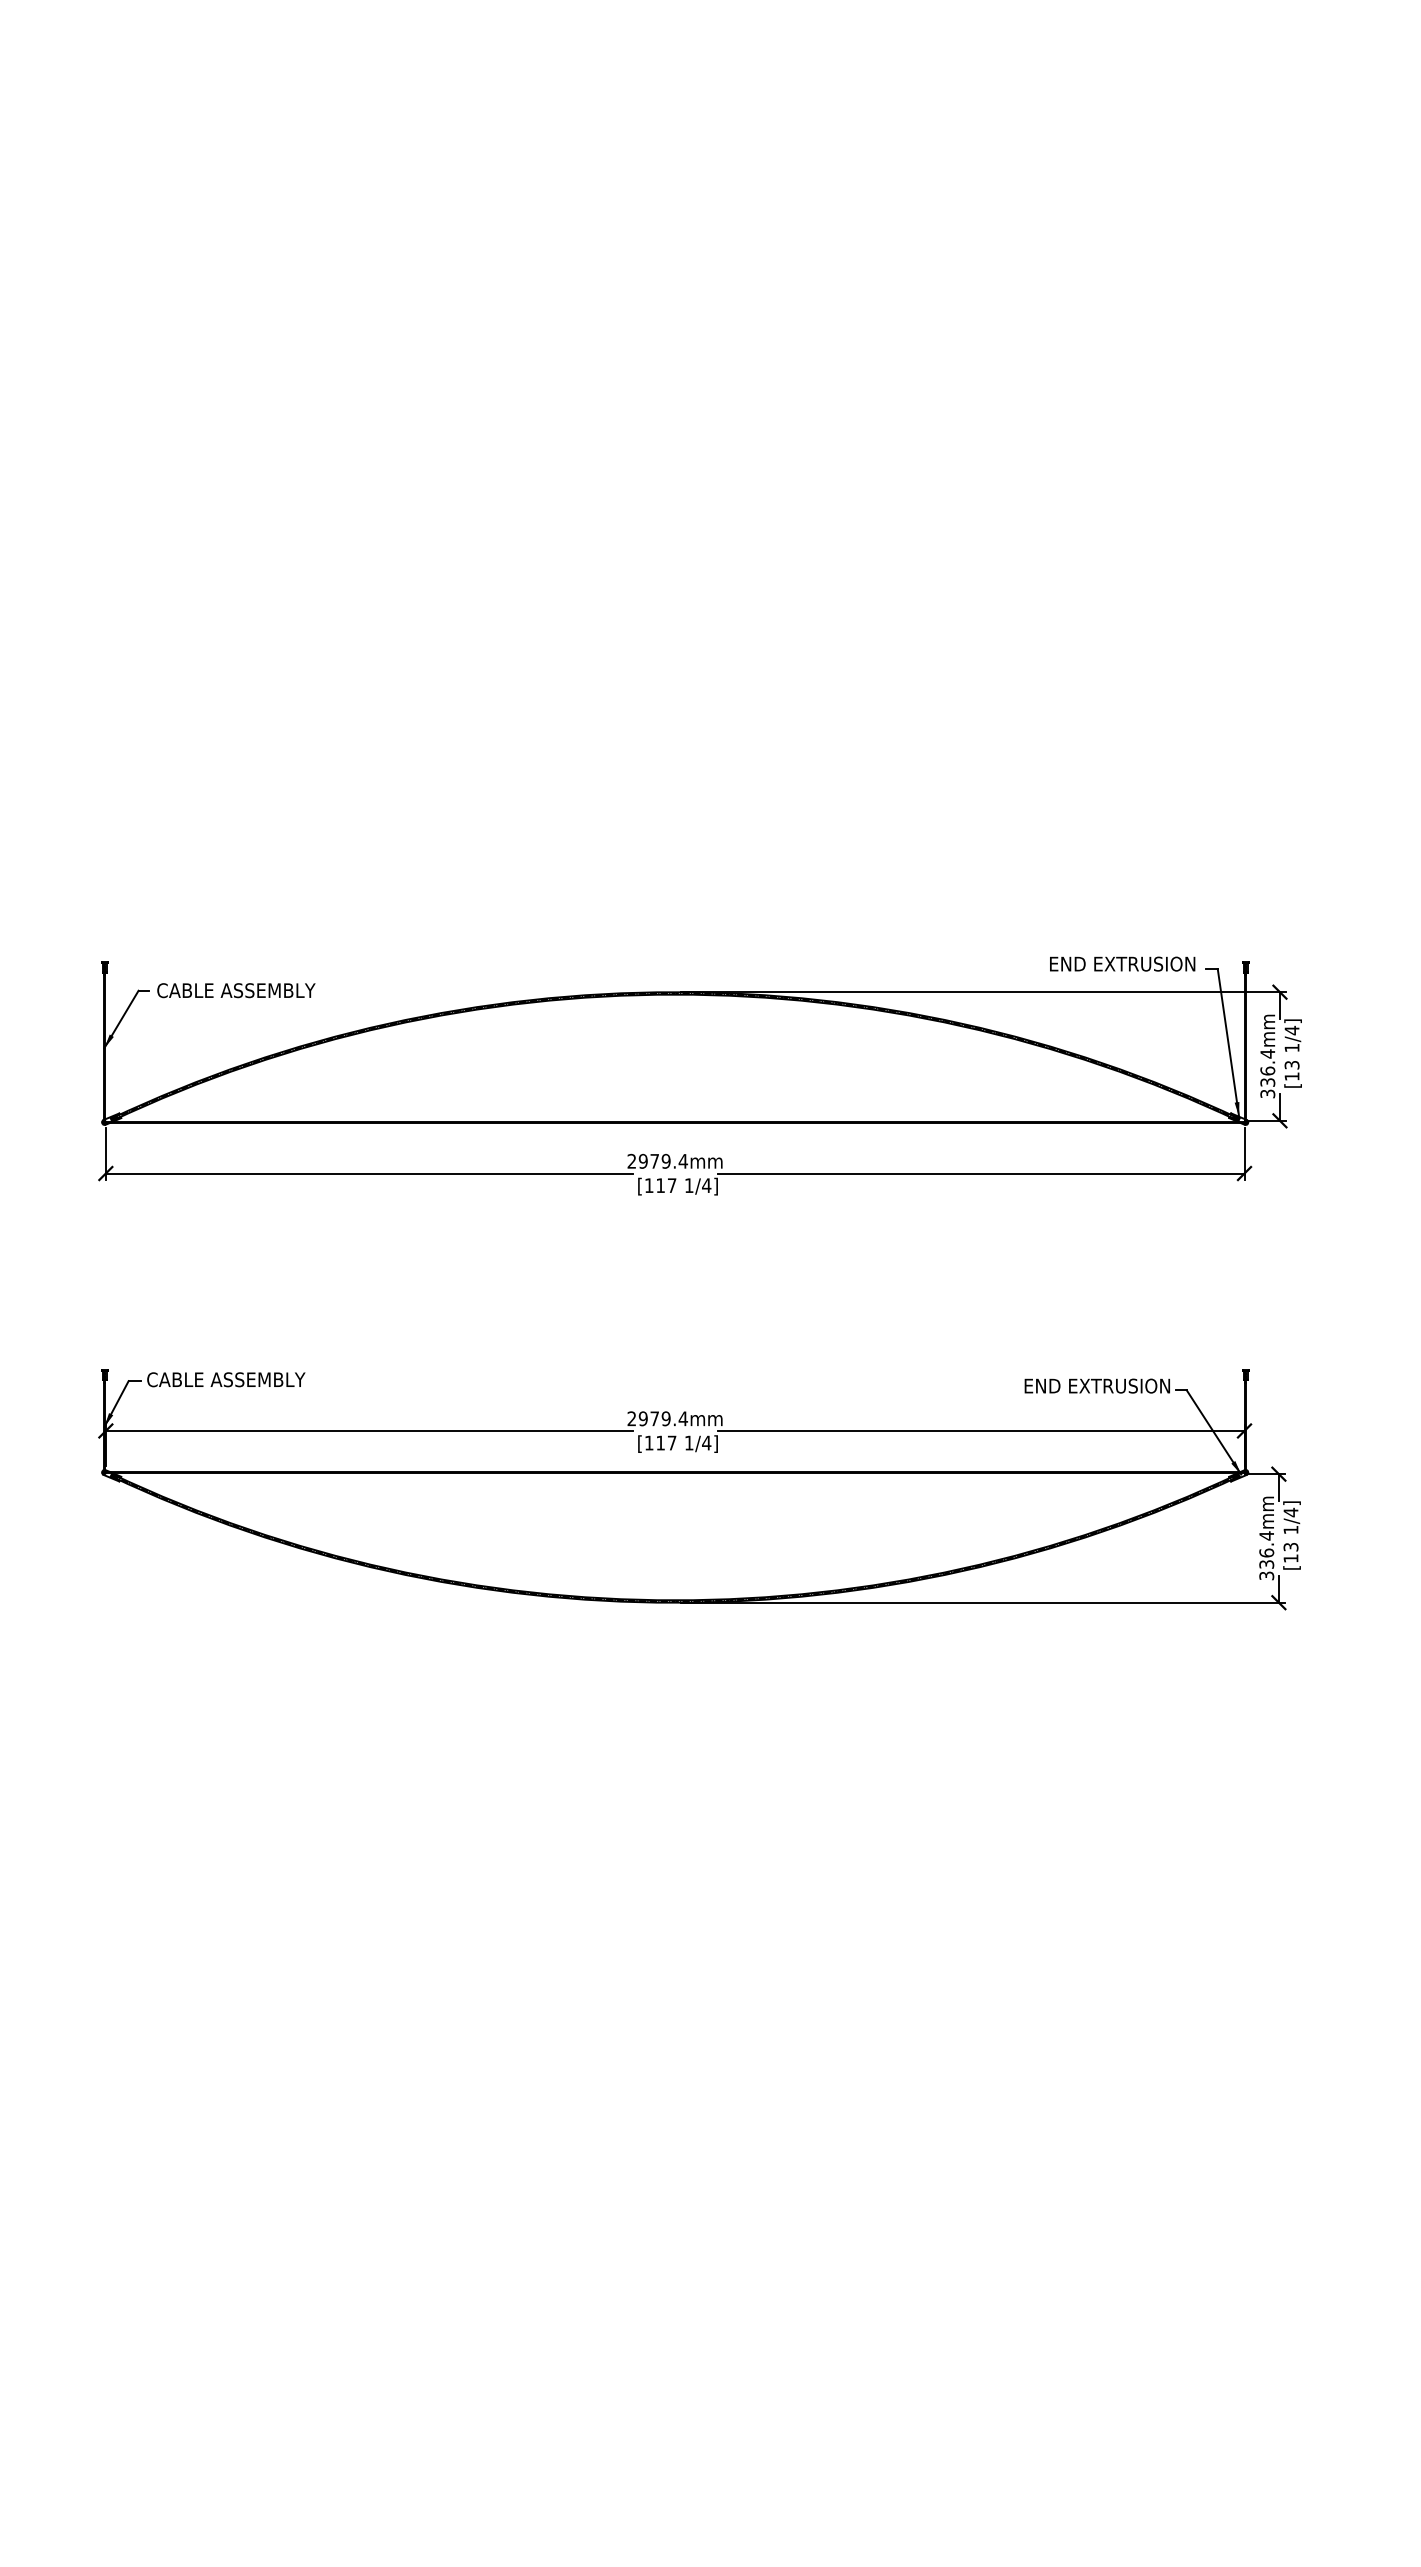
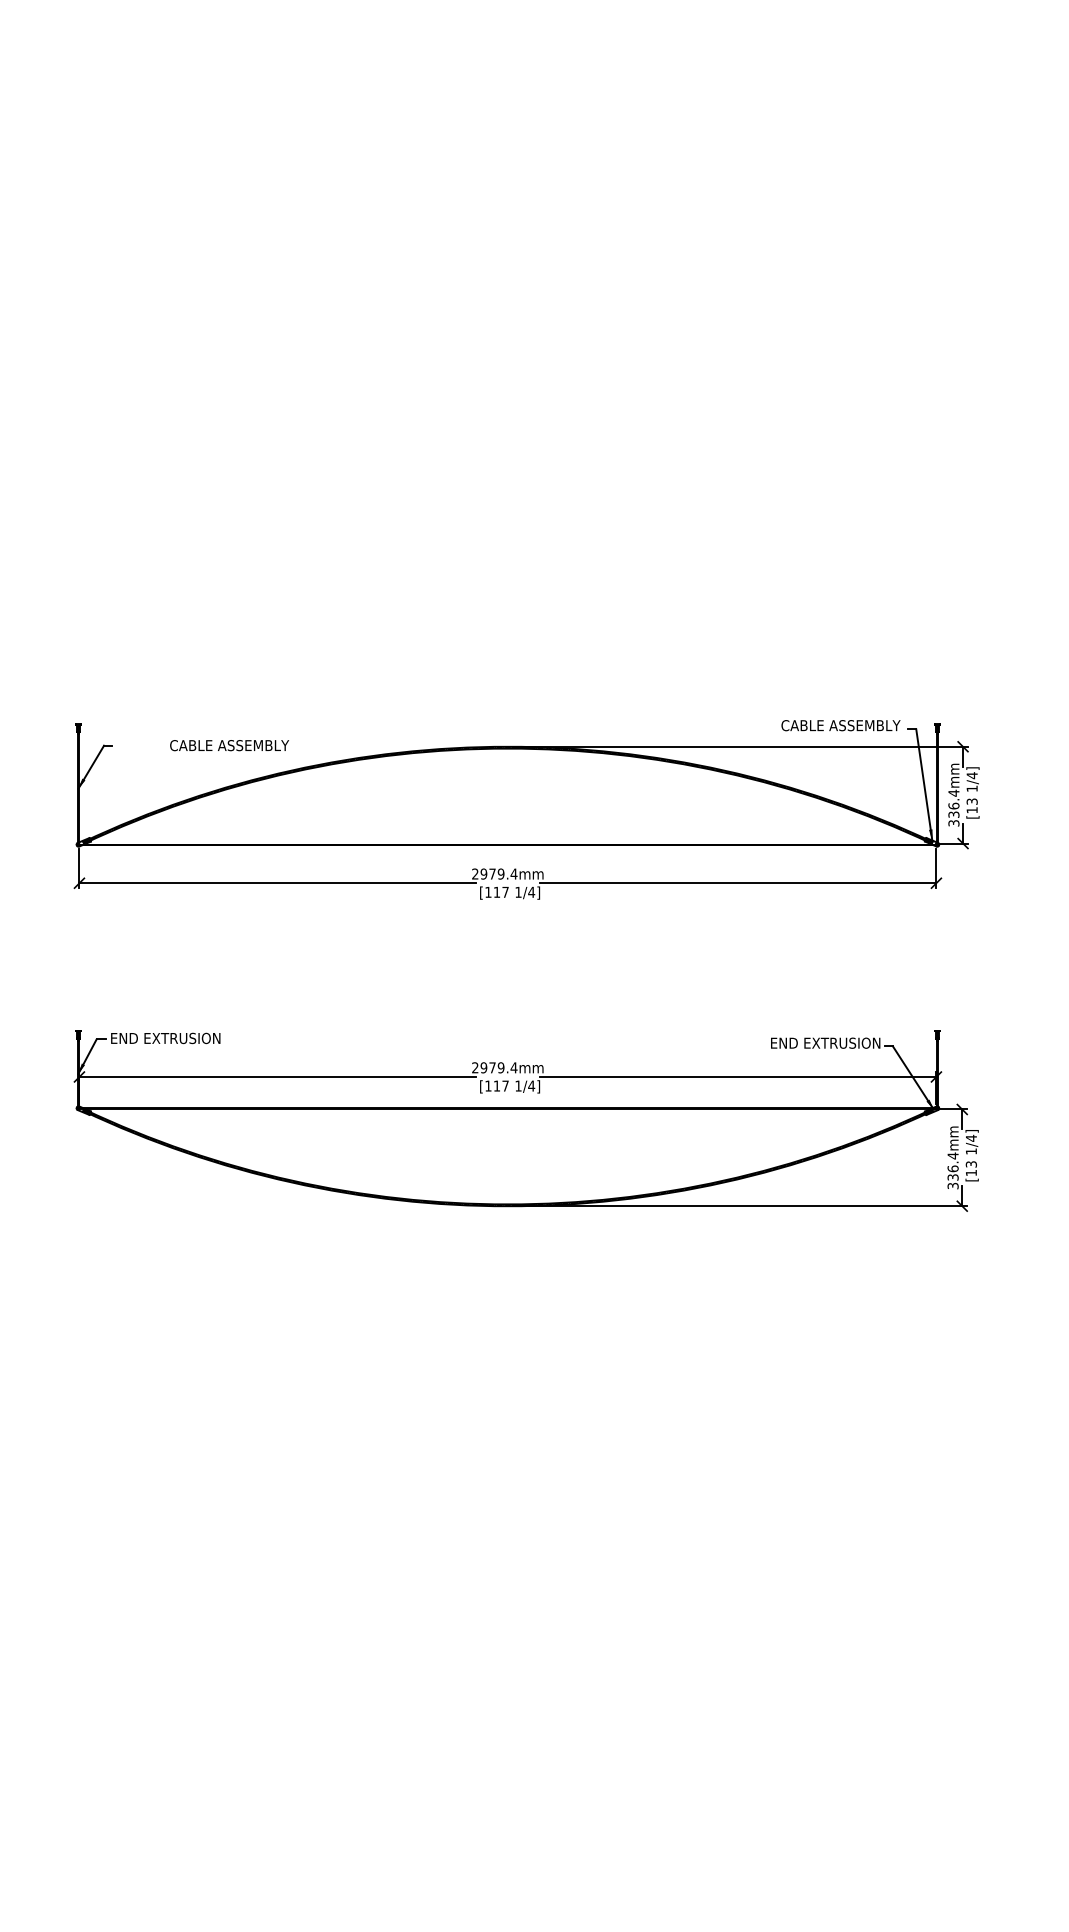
text: (1117, 963) -> (840, 725), END EXTRUSION -> CABLE ASSEMBLY
text: (236, 990) -> (229, 745), moved
text: (226, 1379) -> (170, 1038), CABLE ASSEMBLY -> END EXTRUSION

